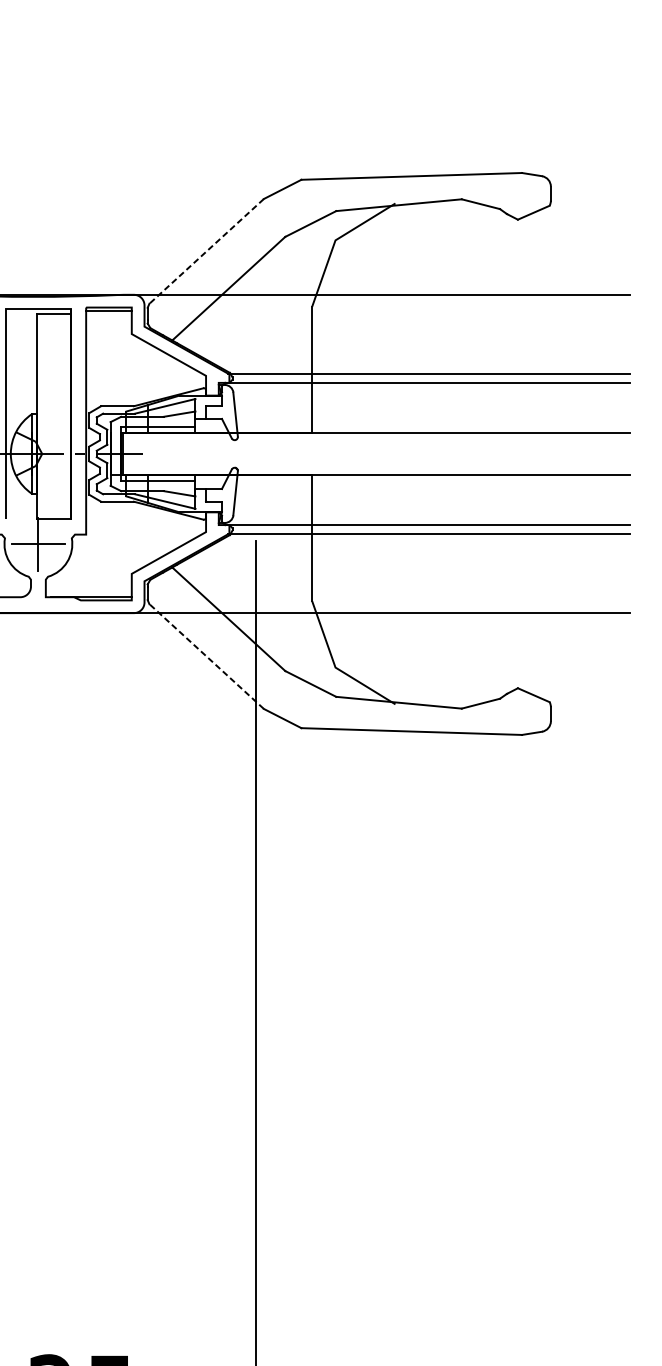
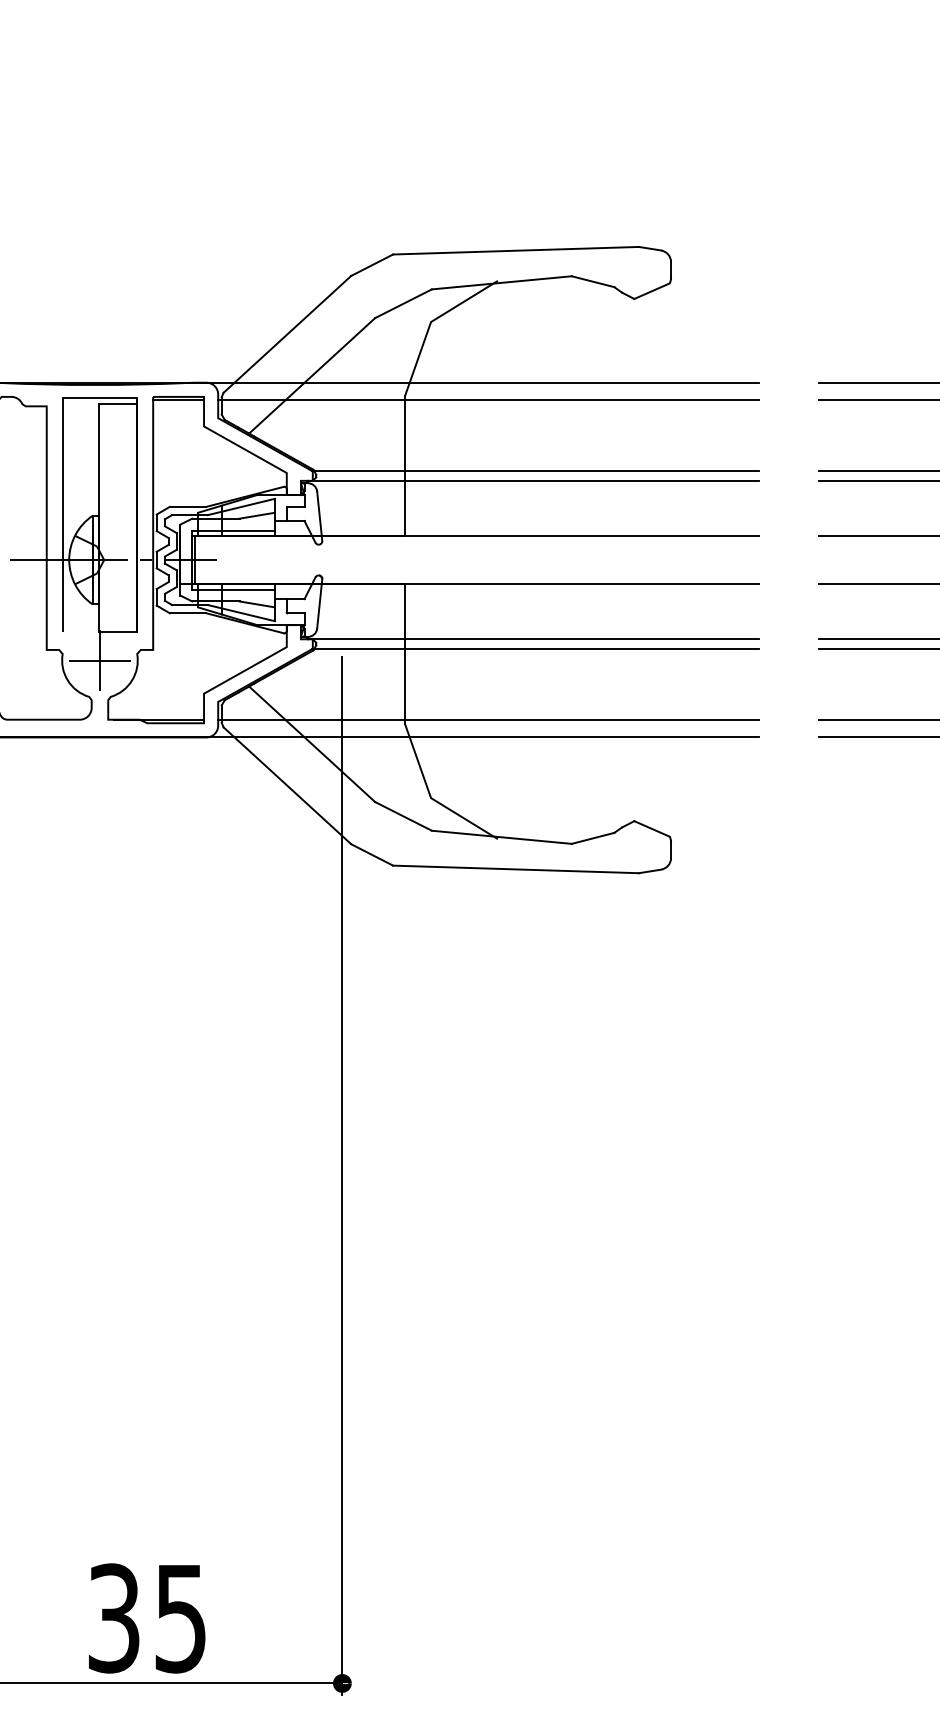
line: (206, 251) -> (287, 334), dashed -> solid
line: (387, 310) -> (488, 400), added
line: (387, 597) -> (488, 719), added
line: (206, 656) -> (287, 785), dashed -> solid

